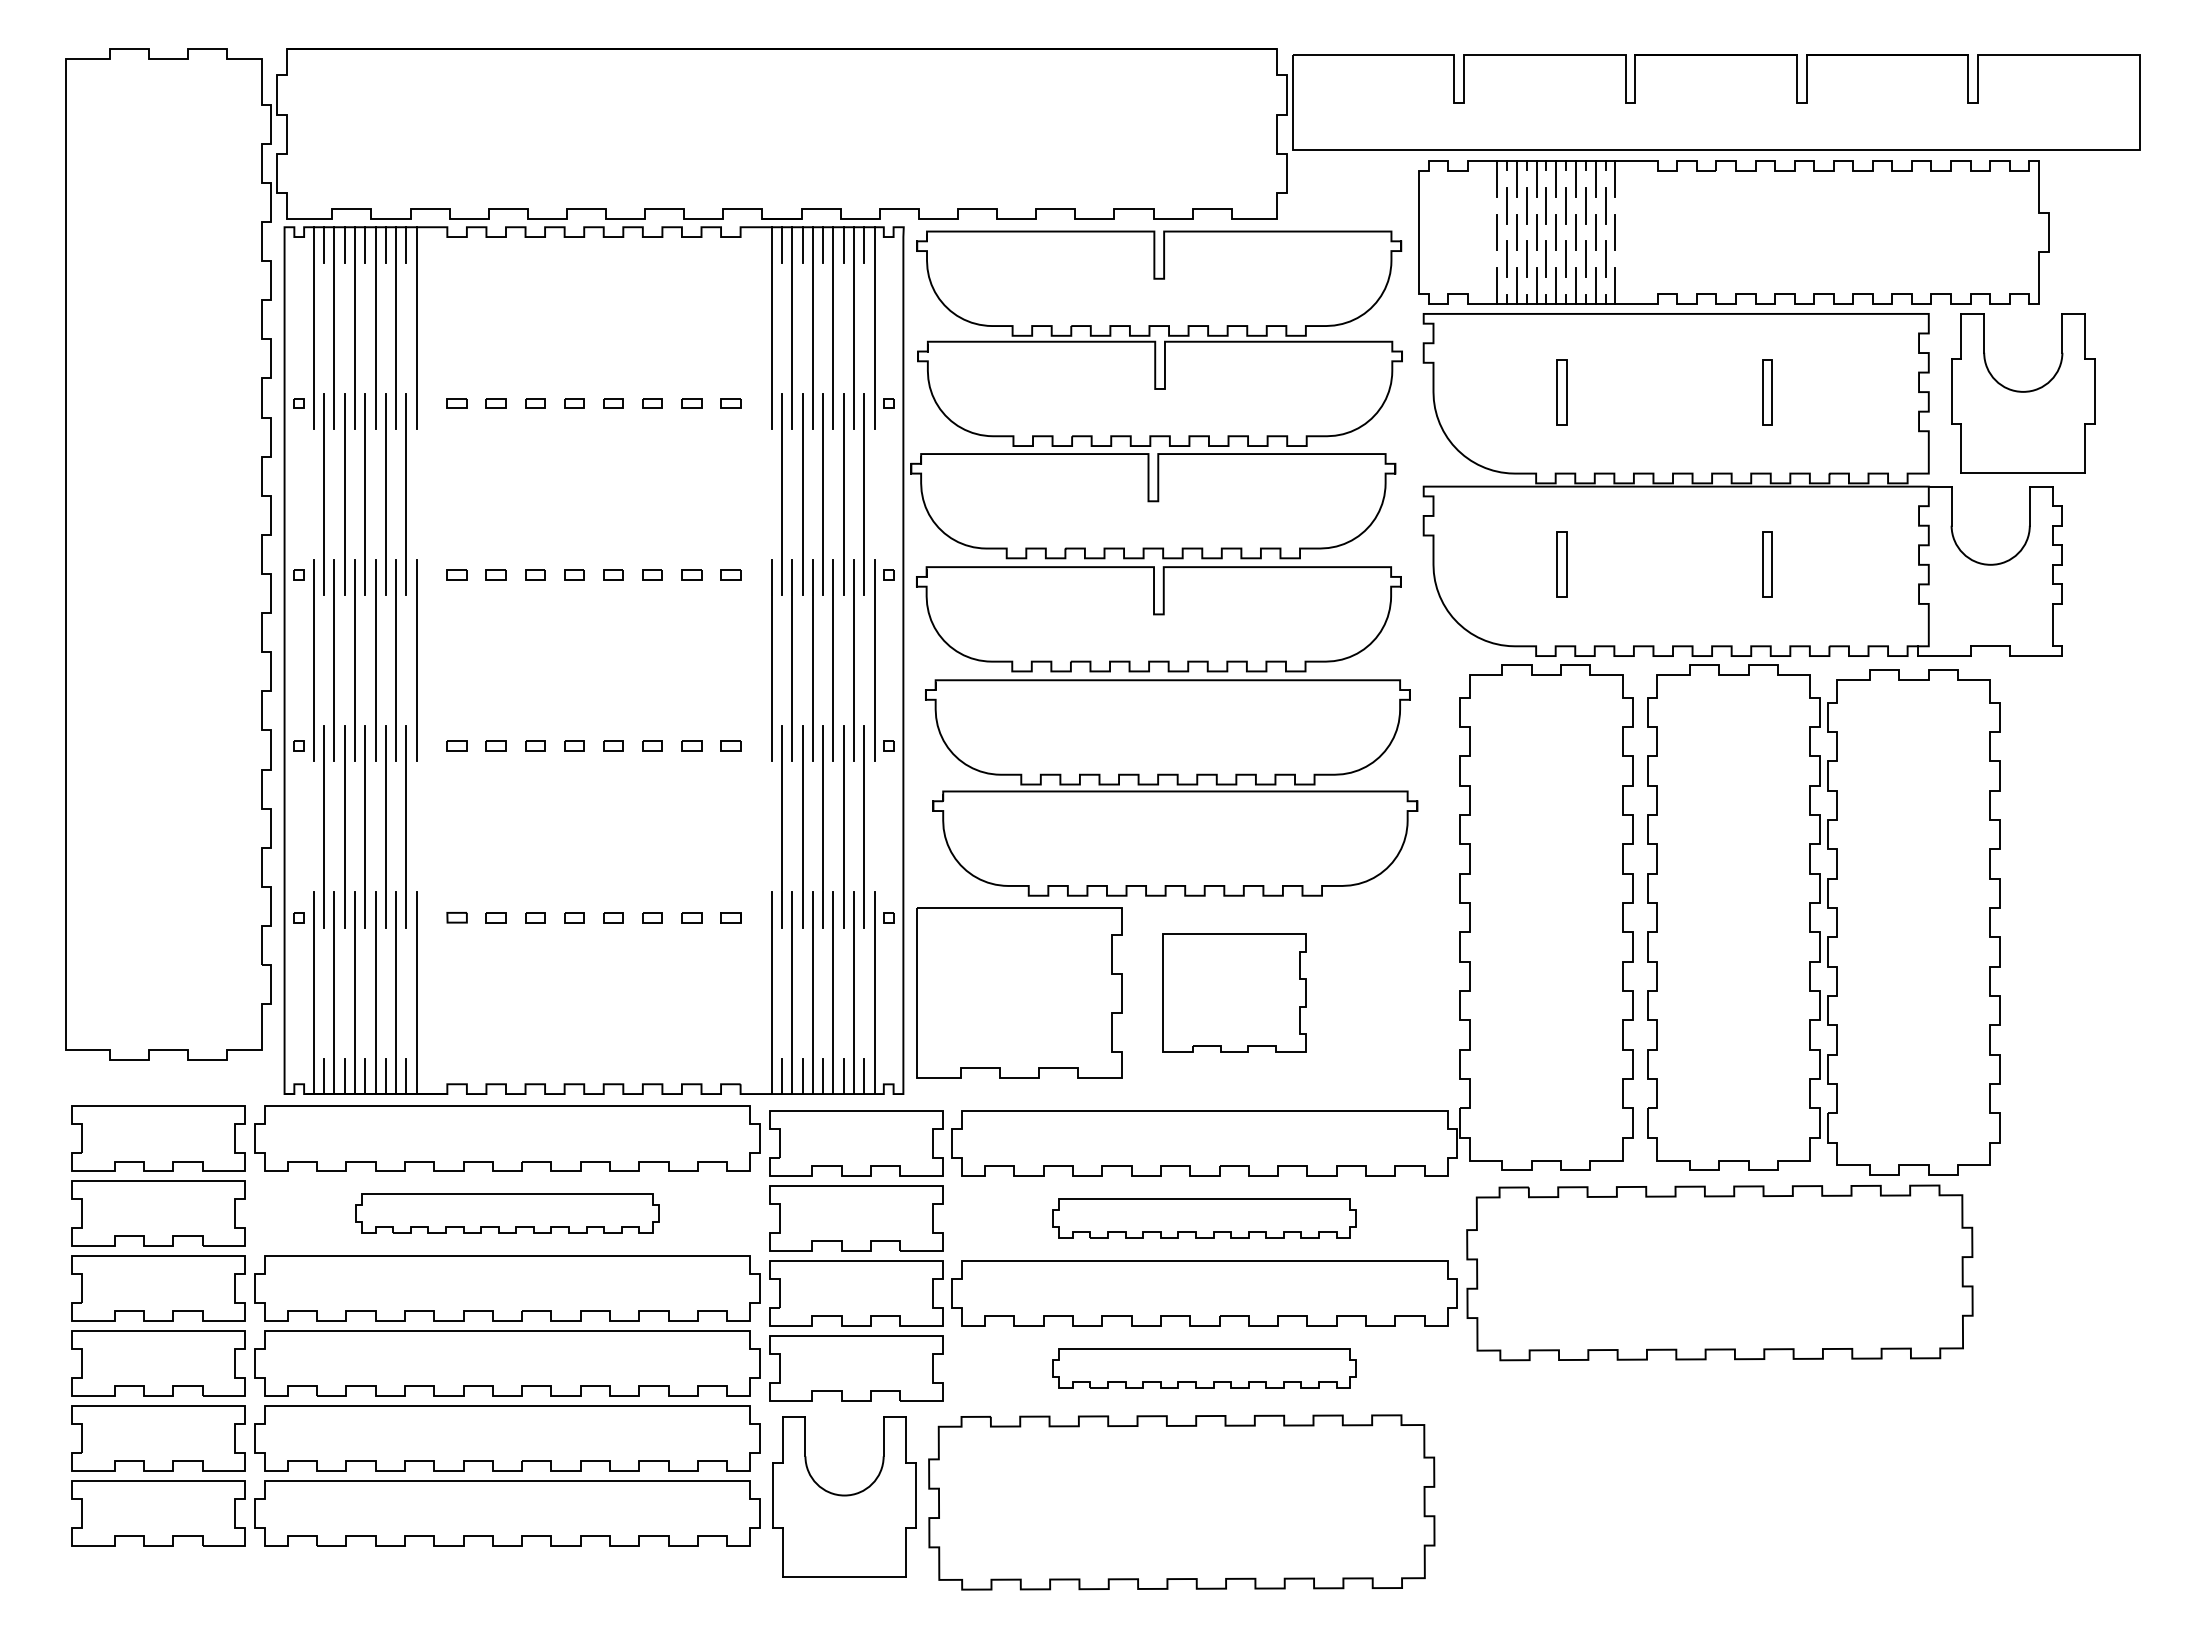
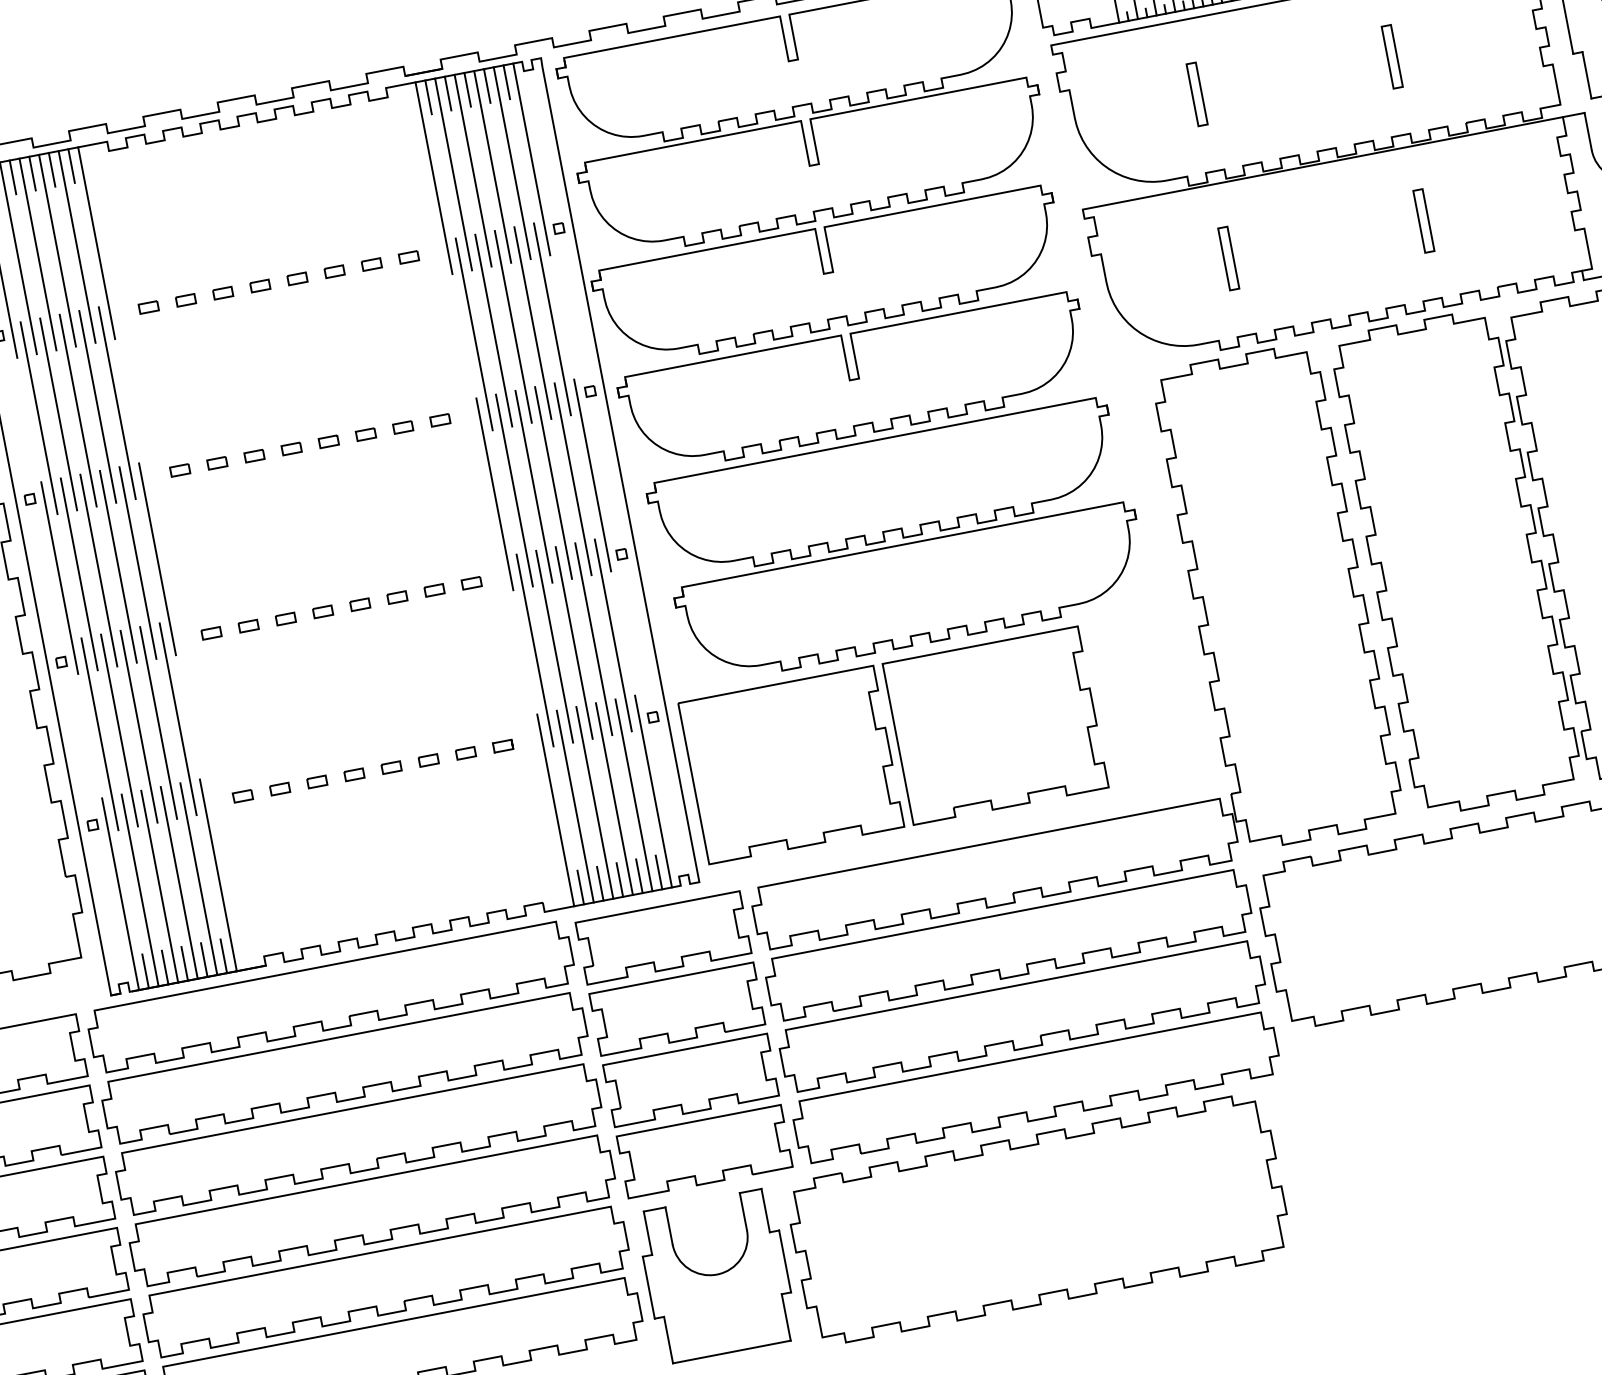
part: (1234, 992) -> (995, 725), size x1.43
part: (507, 1213) -> (344, 1068), size x1.67
part: (1204, 1218) -> (1008, 945), size x1.67
part: (1204, 1368) -> (1035, 1087), size x1.67

